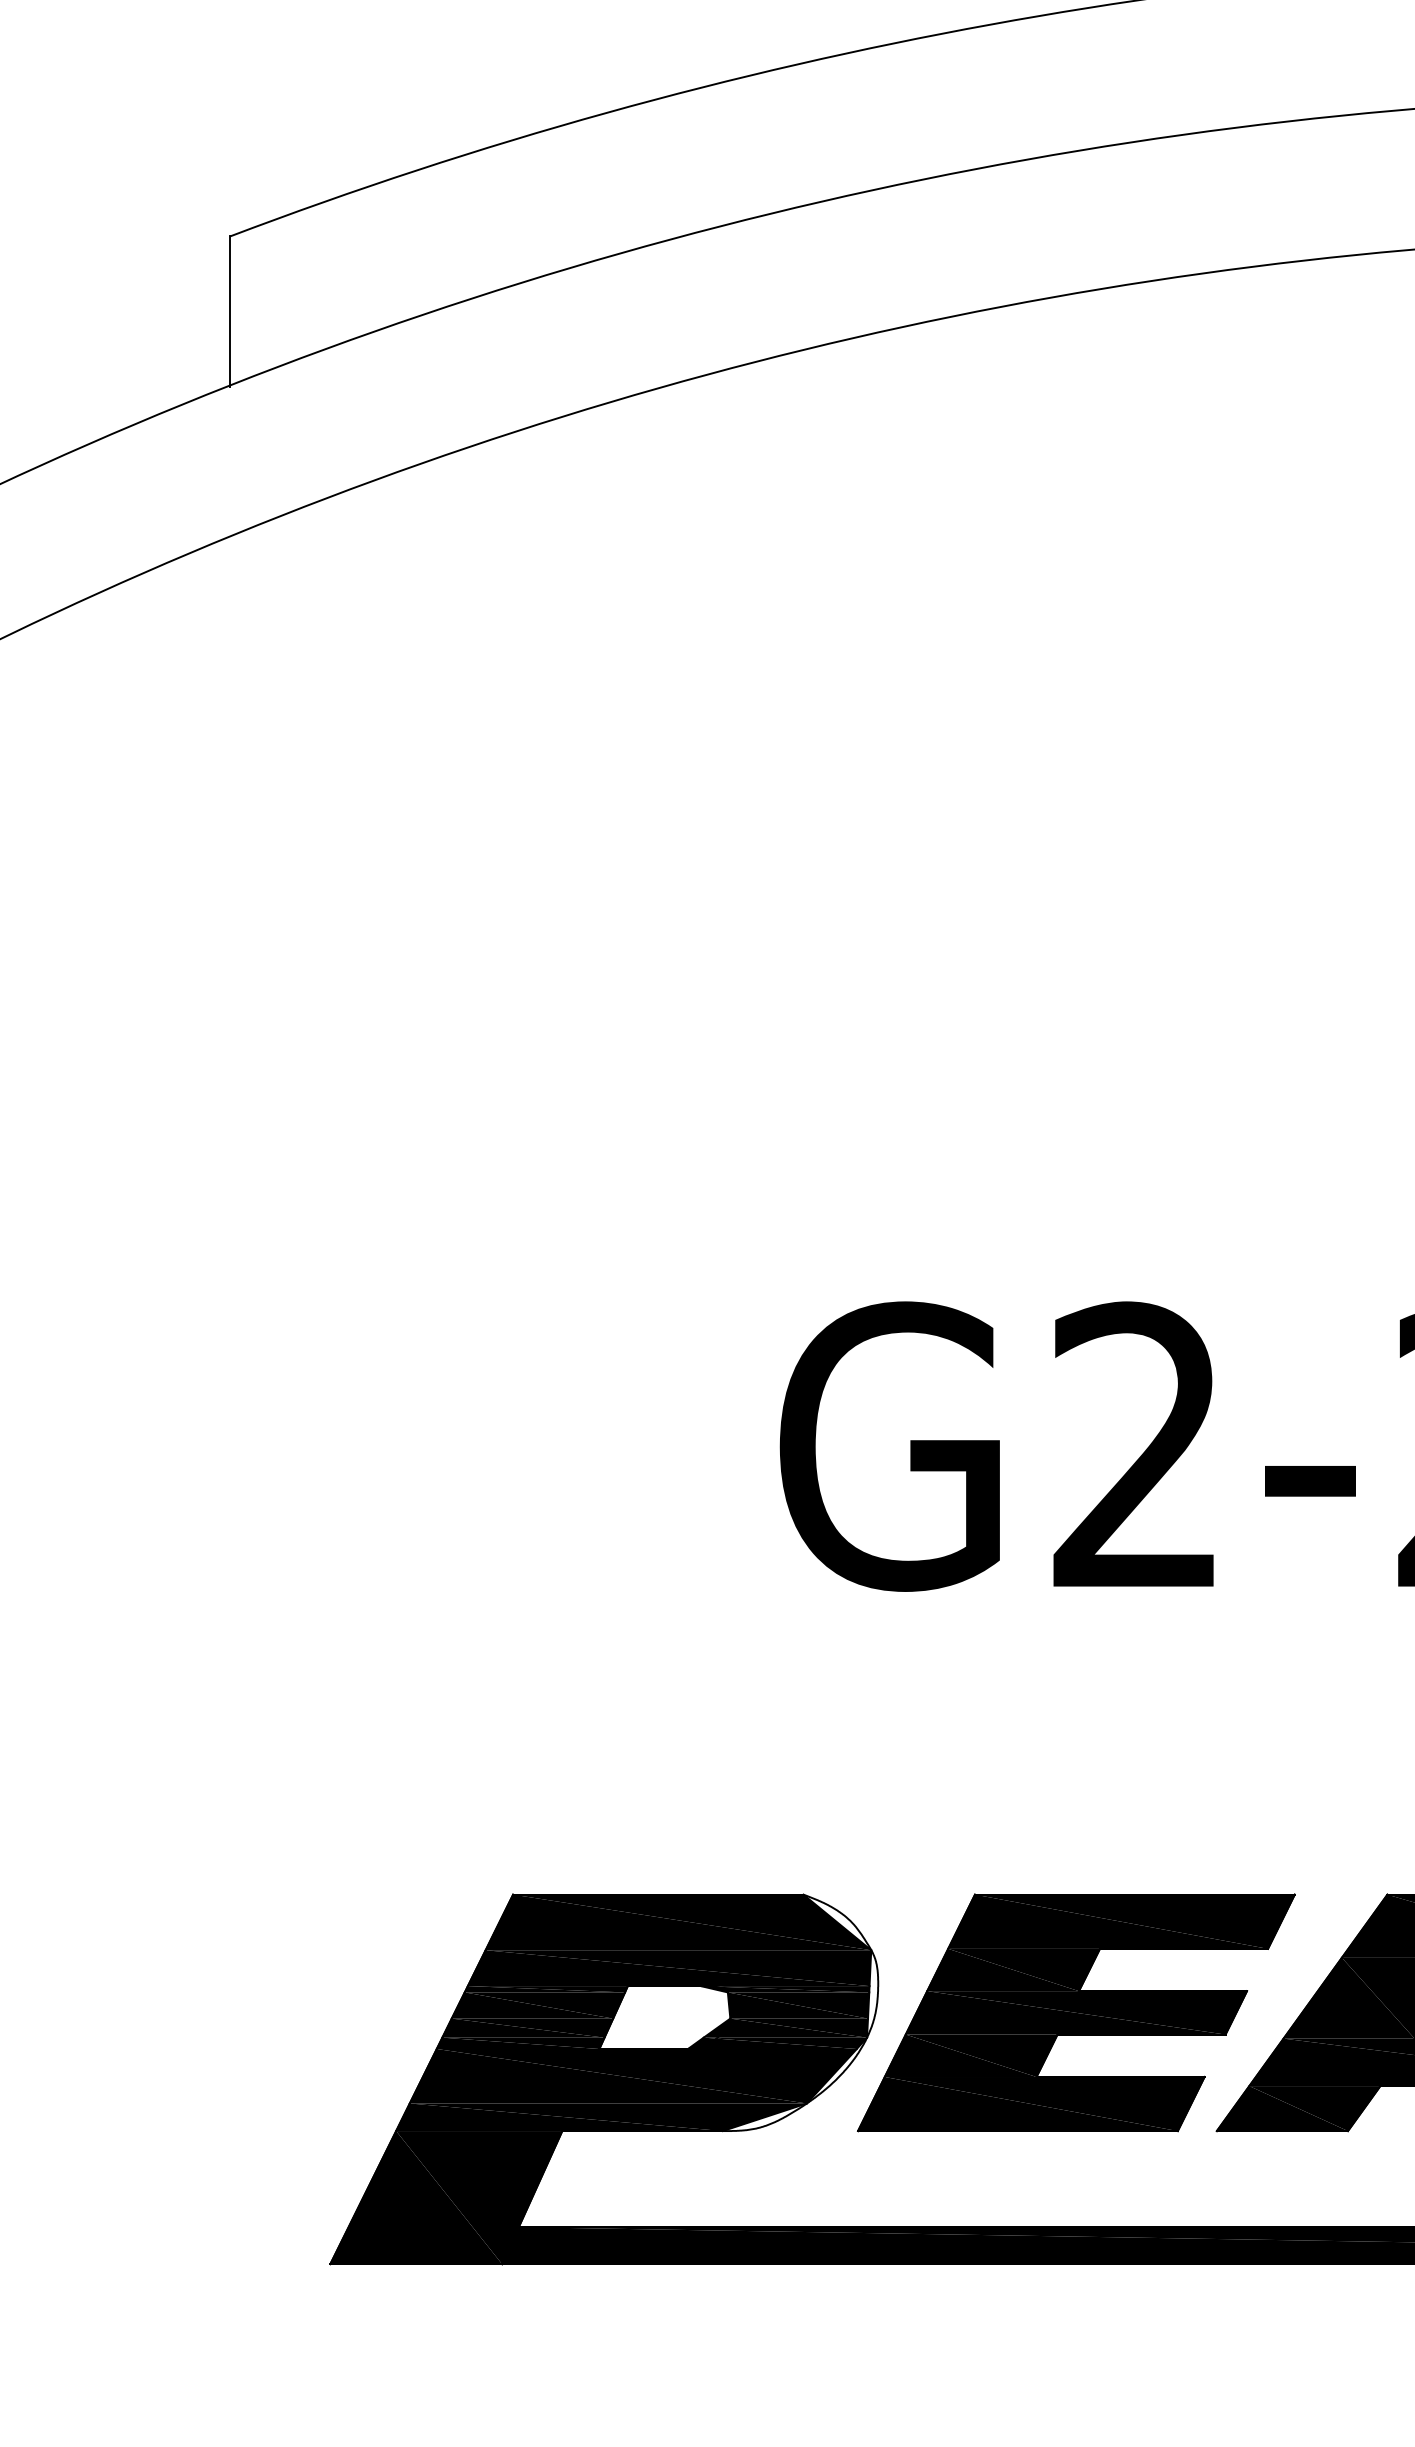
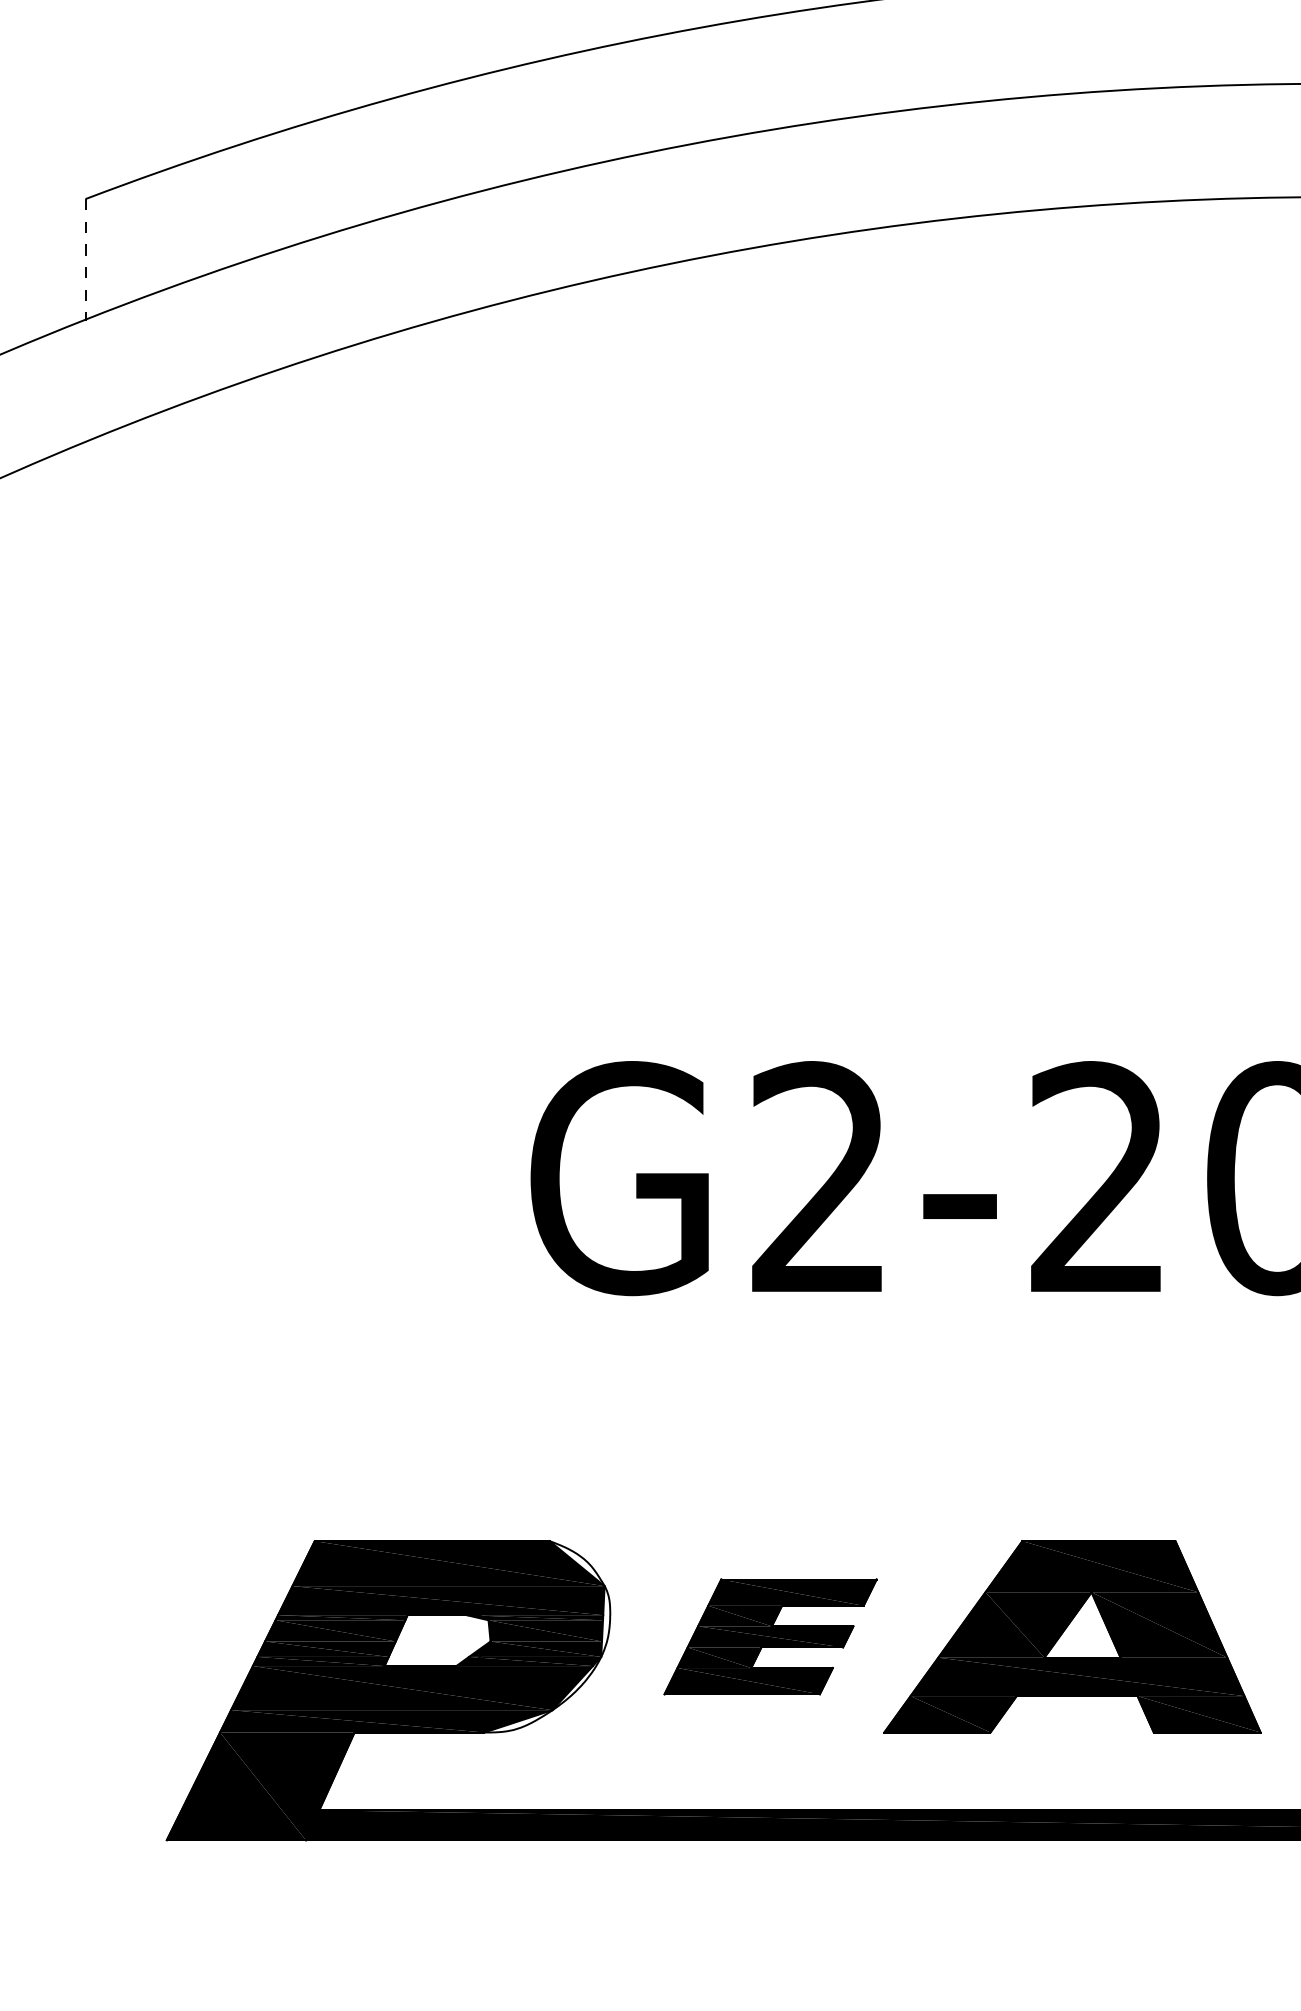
line: (229, 311) -> (85, 259), solid -> dashed
part: (1076, 2012) -> (770, 1636), size x0.6

